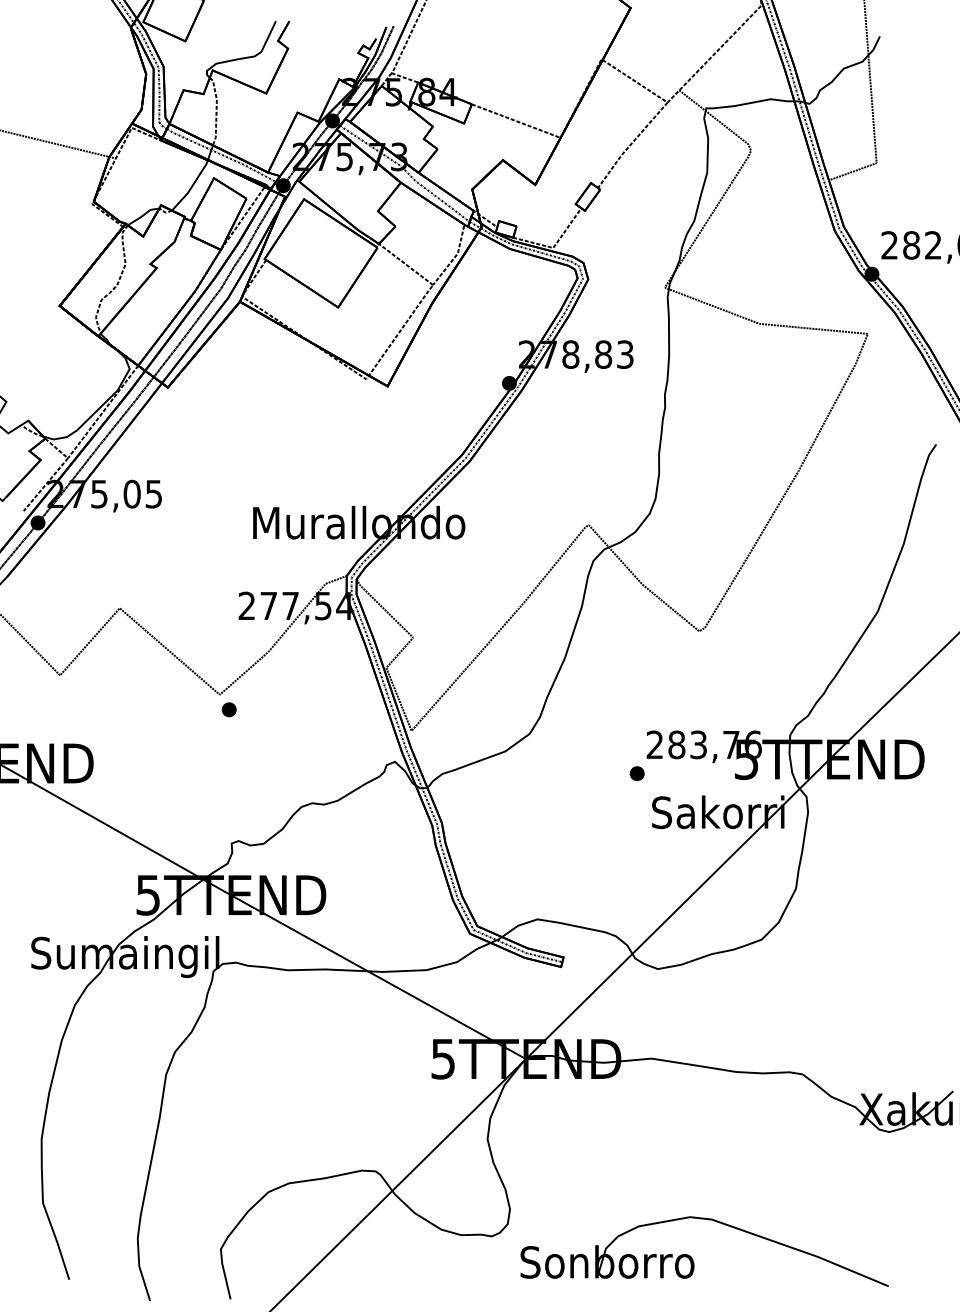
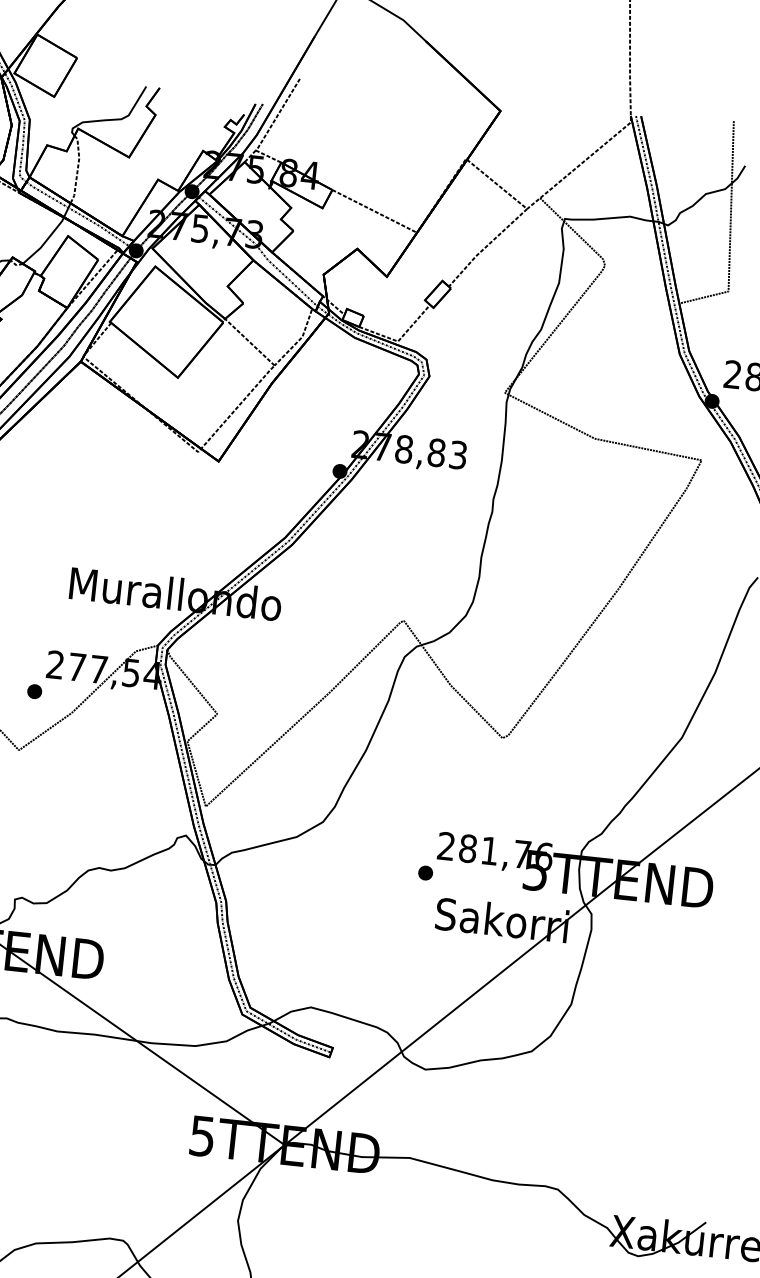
part: (228, 709) -> (34, 691), moved
text: (698, 744) -> (489, 850), 283,76 -> 281,76

